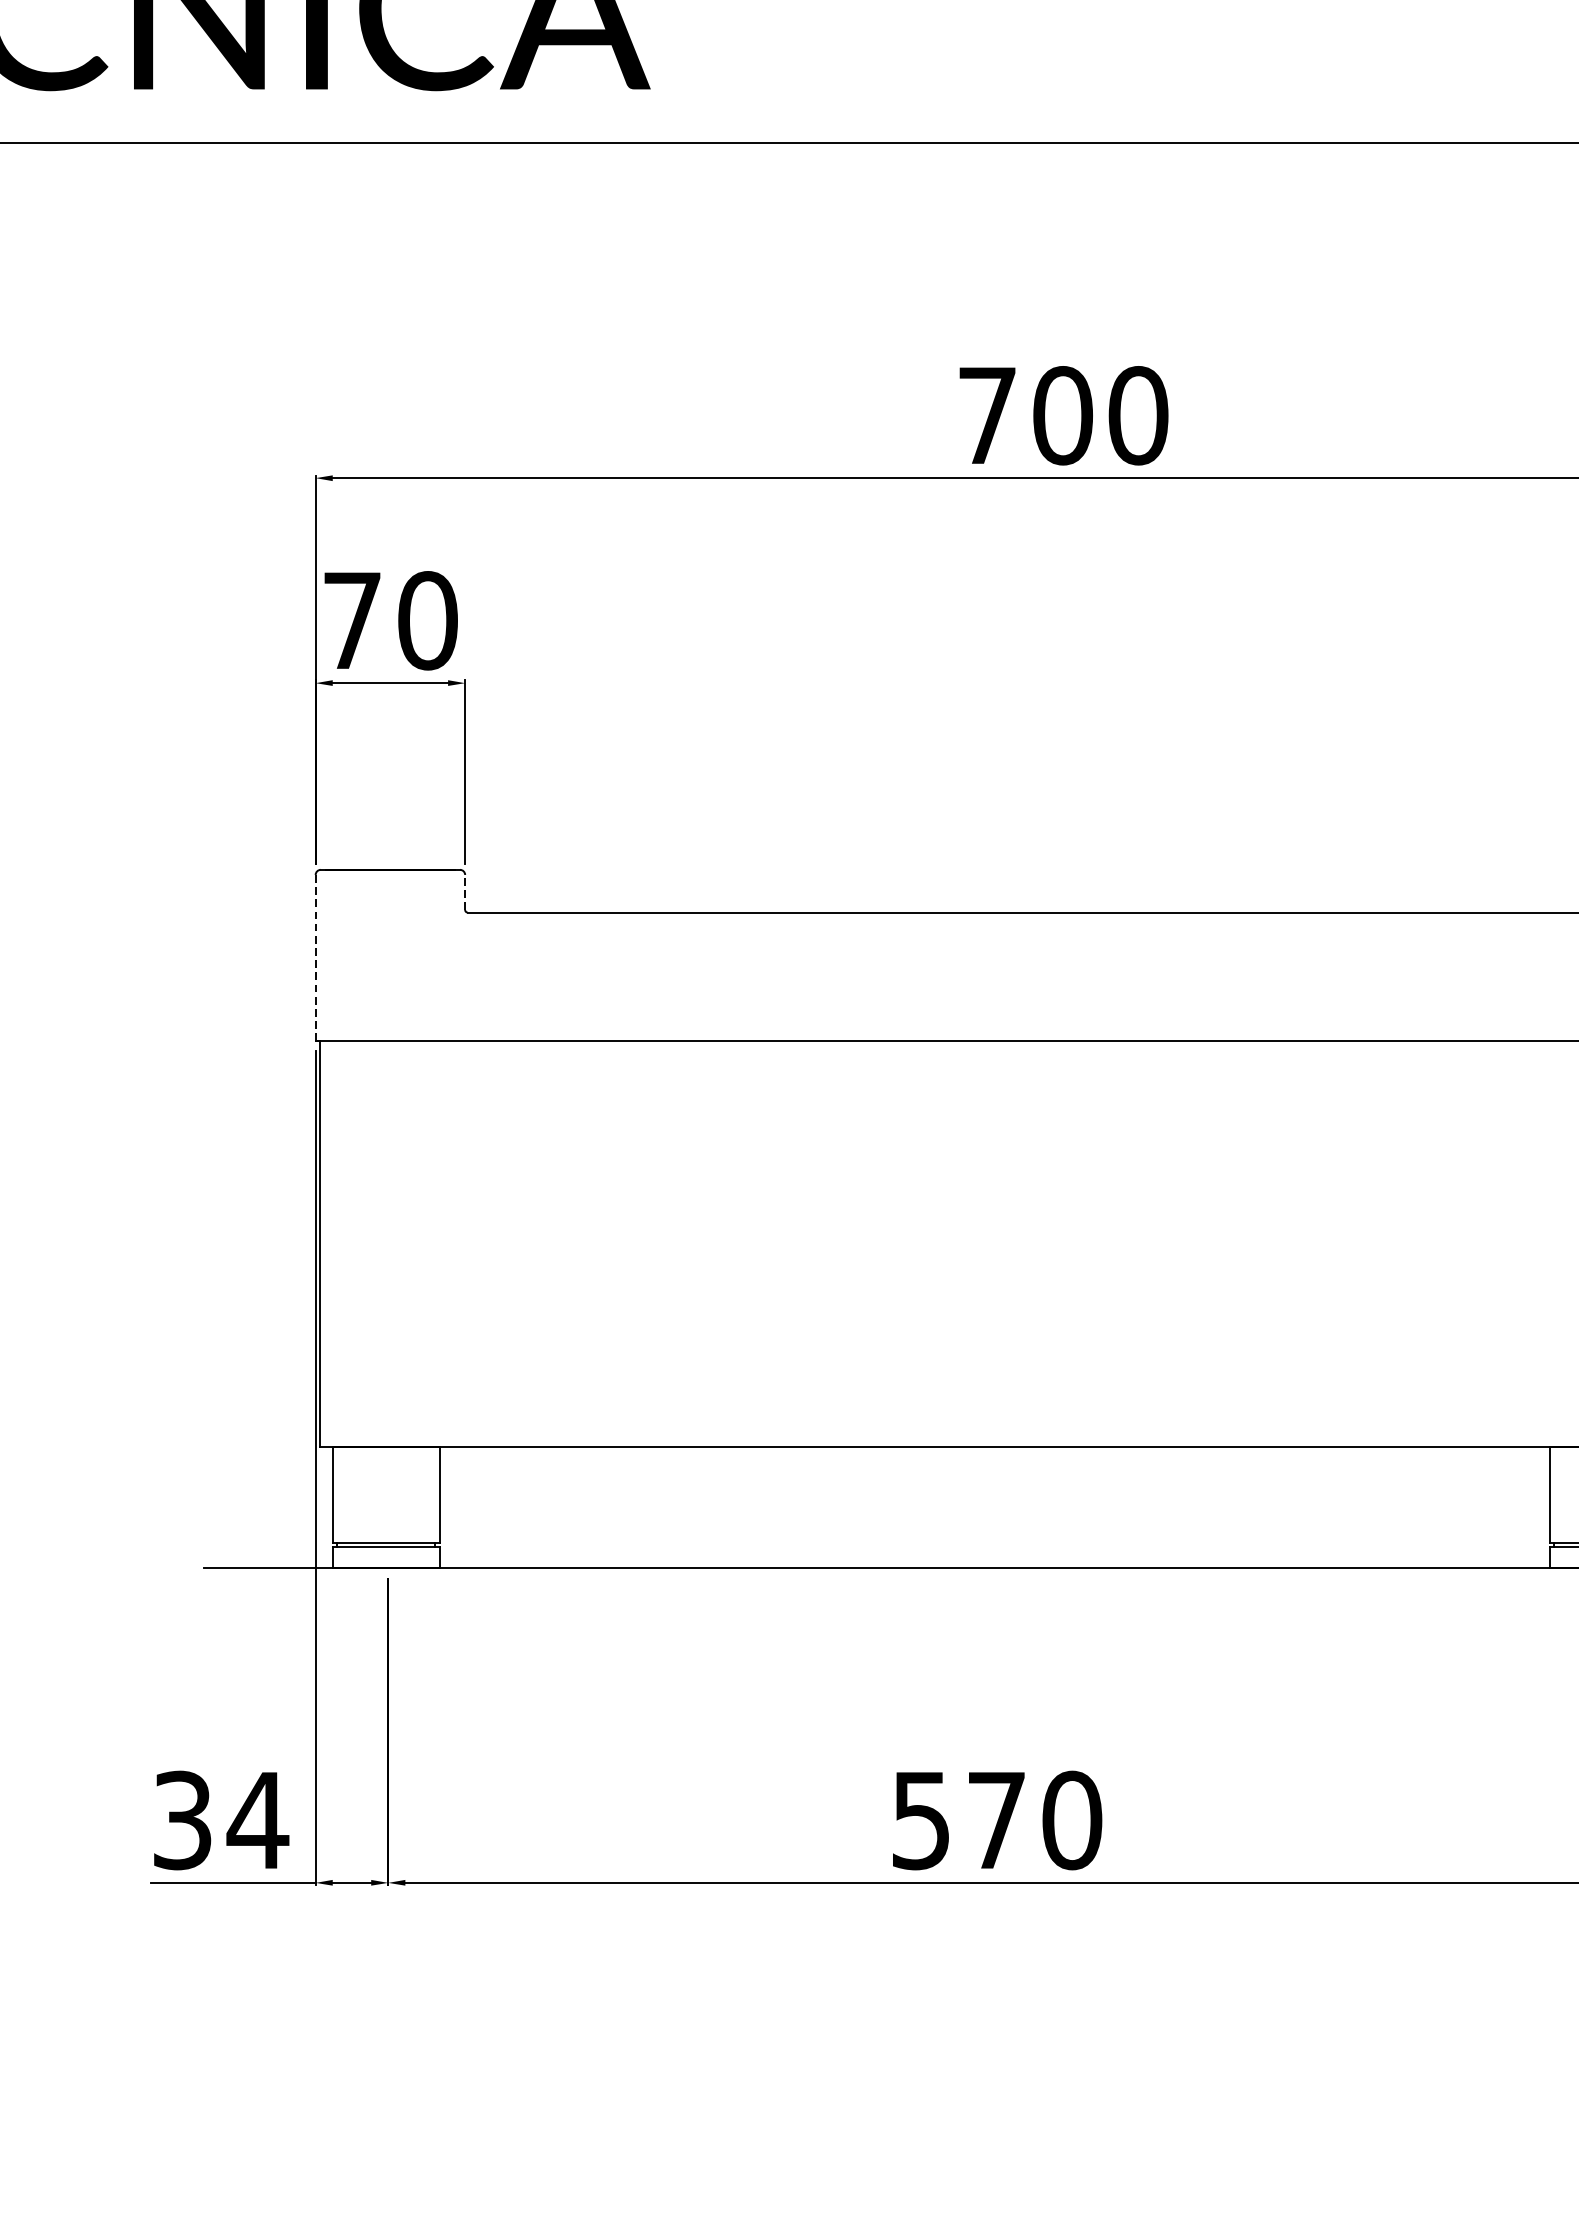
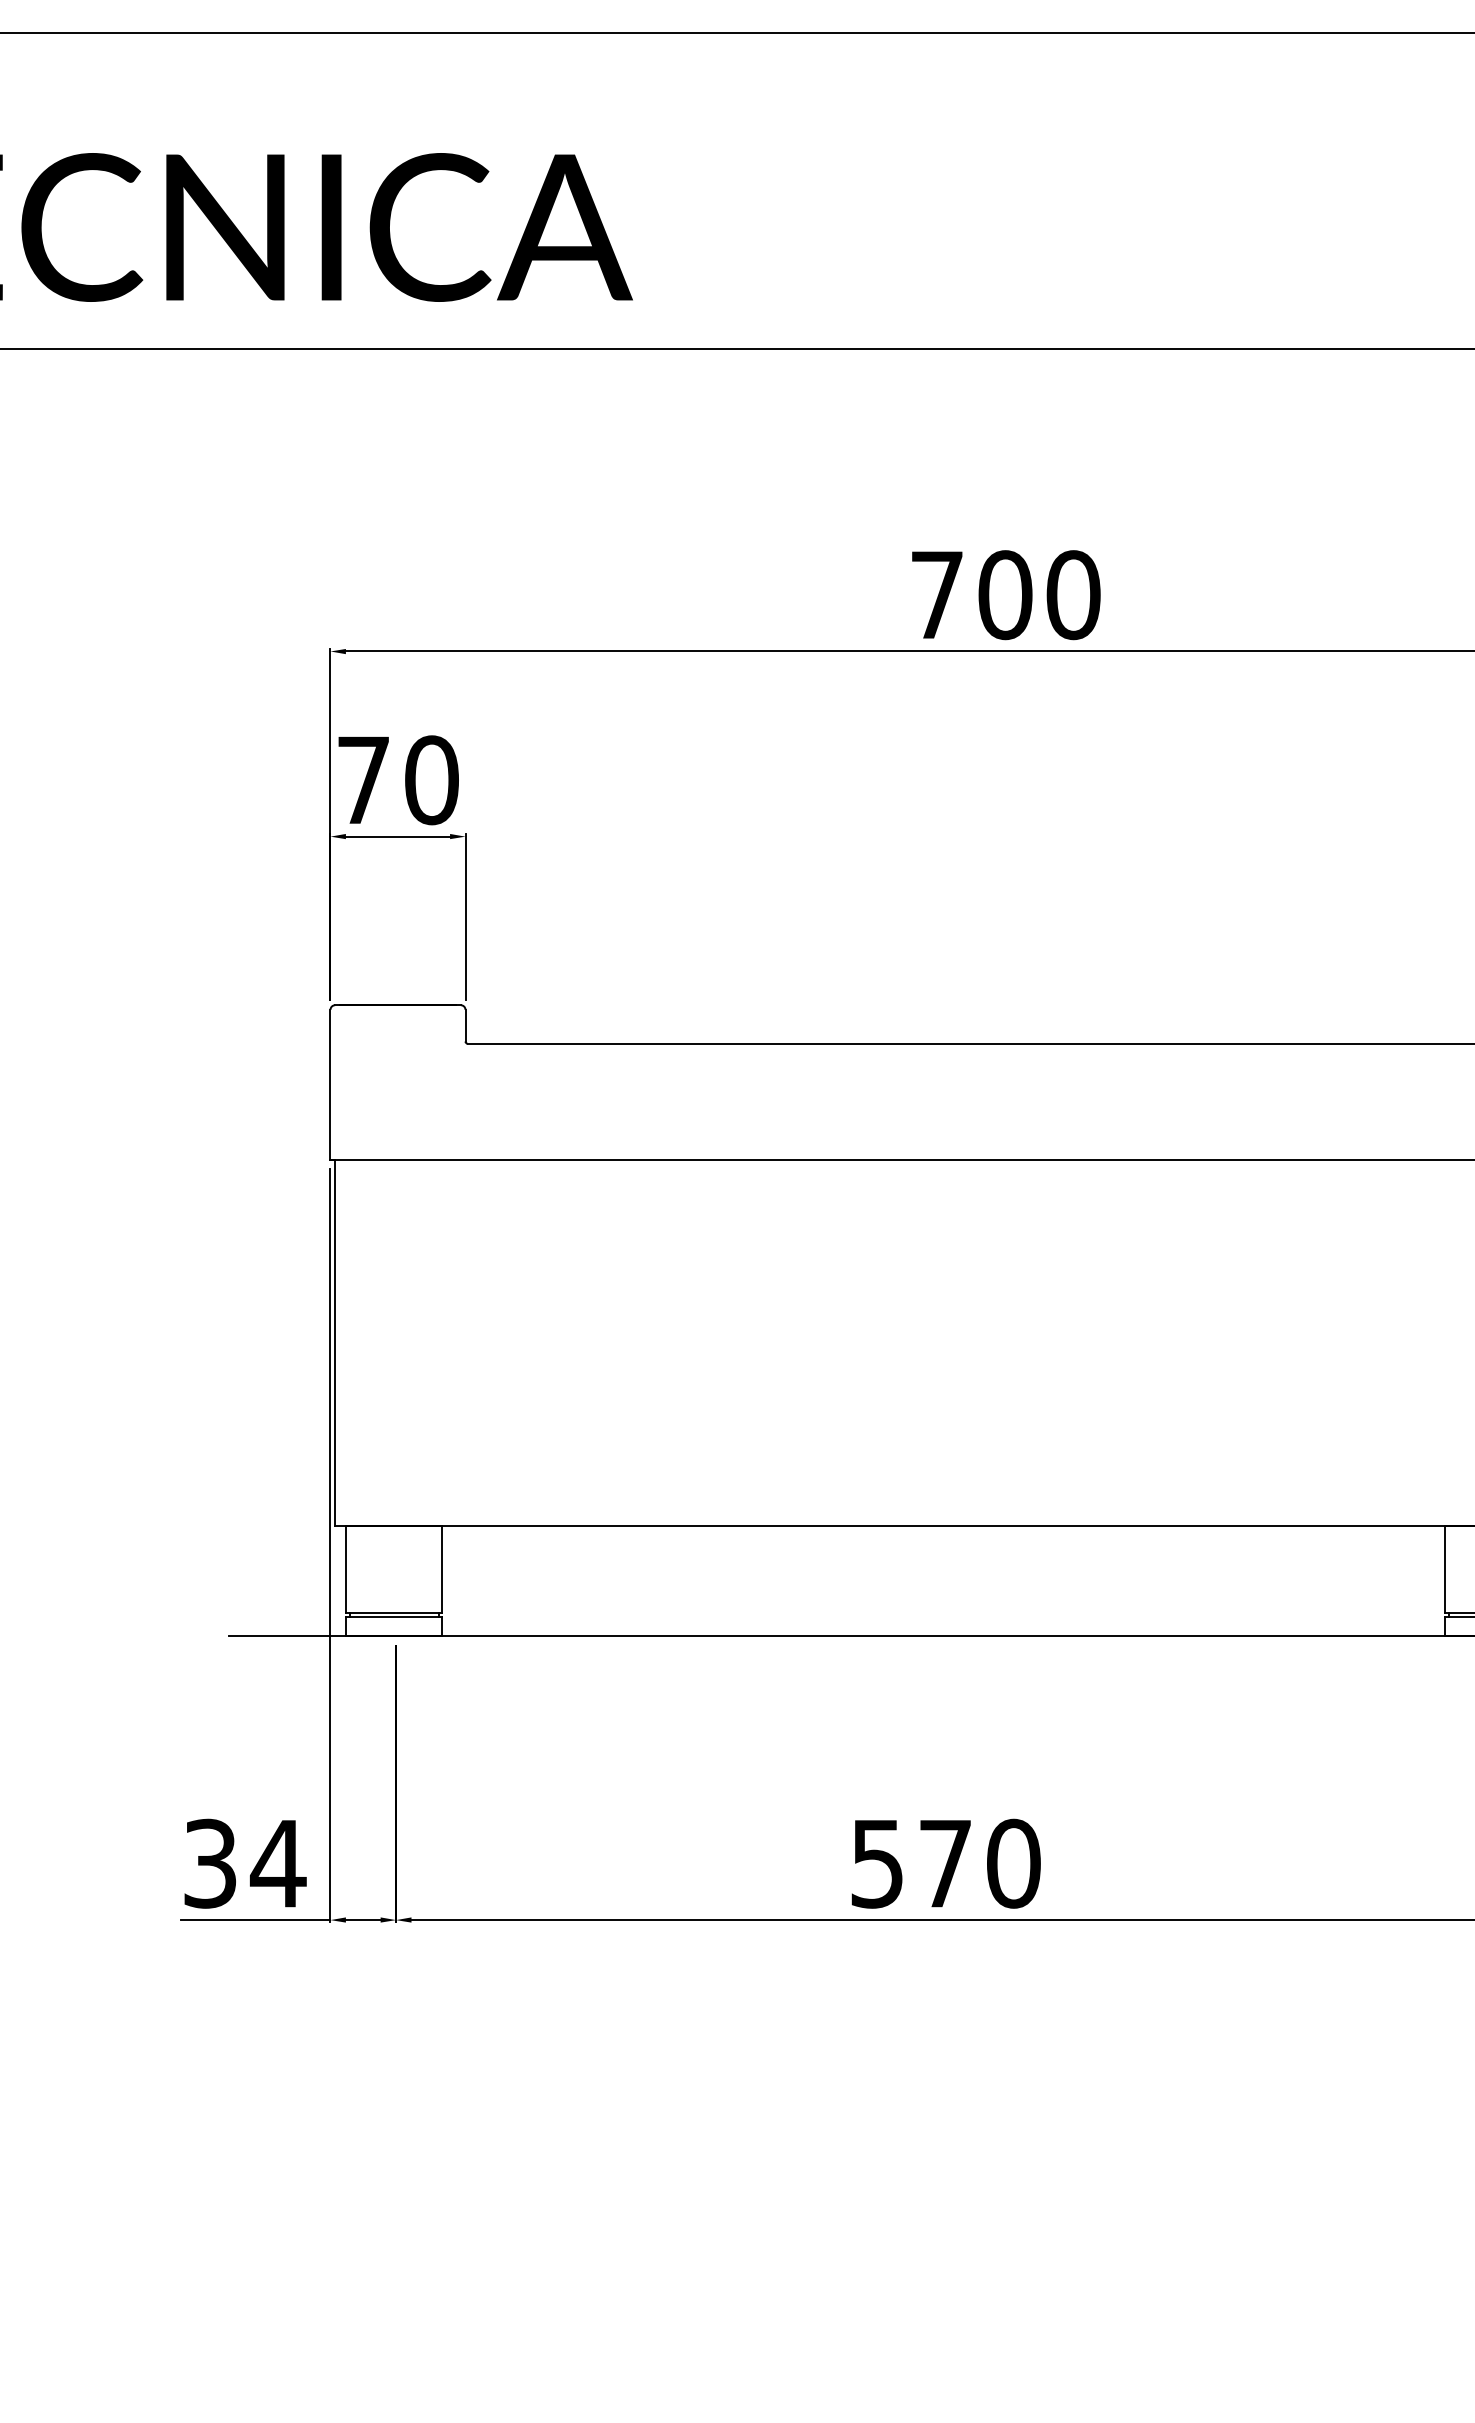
line: (465, 892) -> (465, 1025), dashed -> solid
line: (315, 957) -> (330, 1084), dashed -> solid

